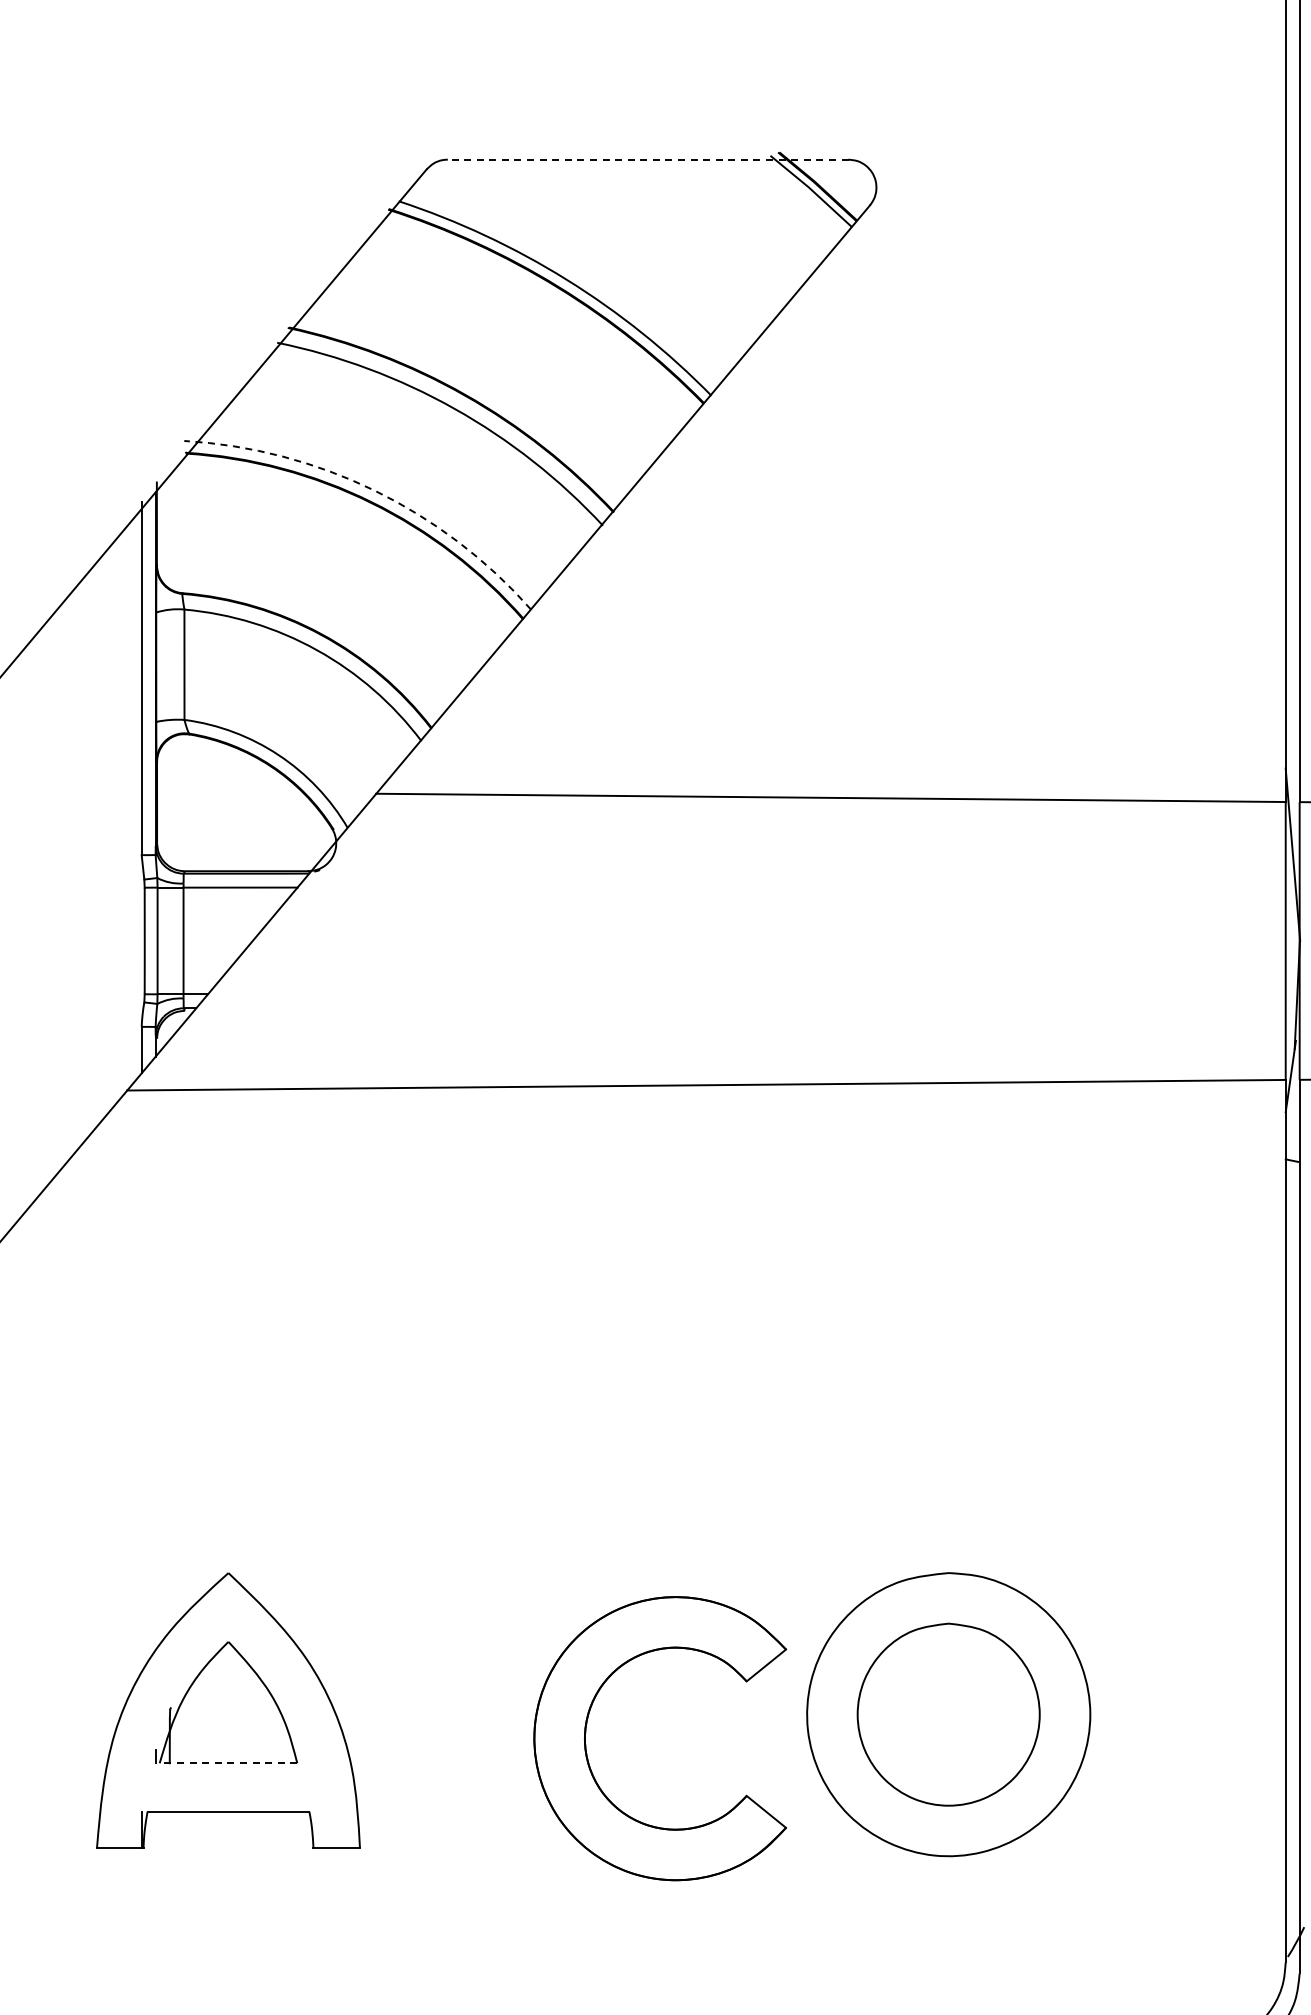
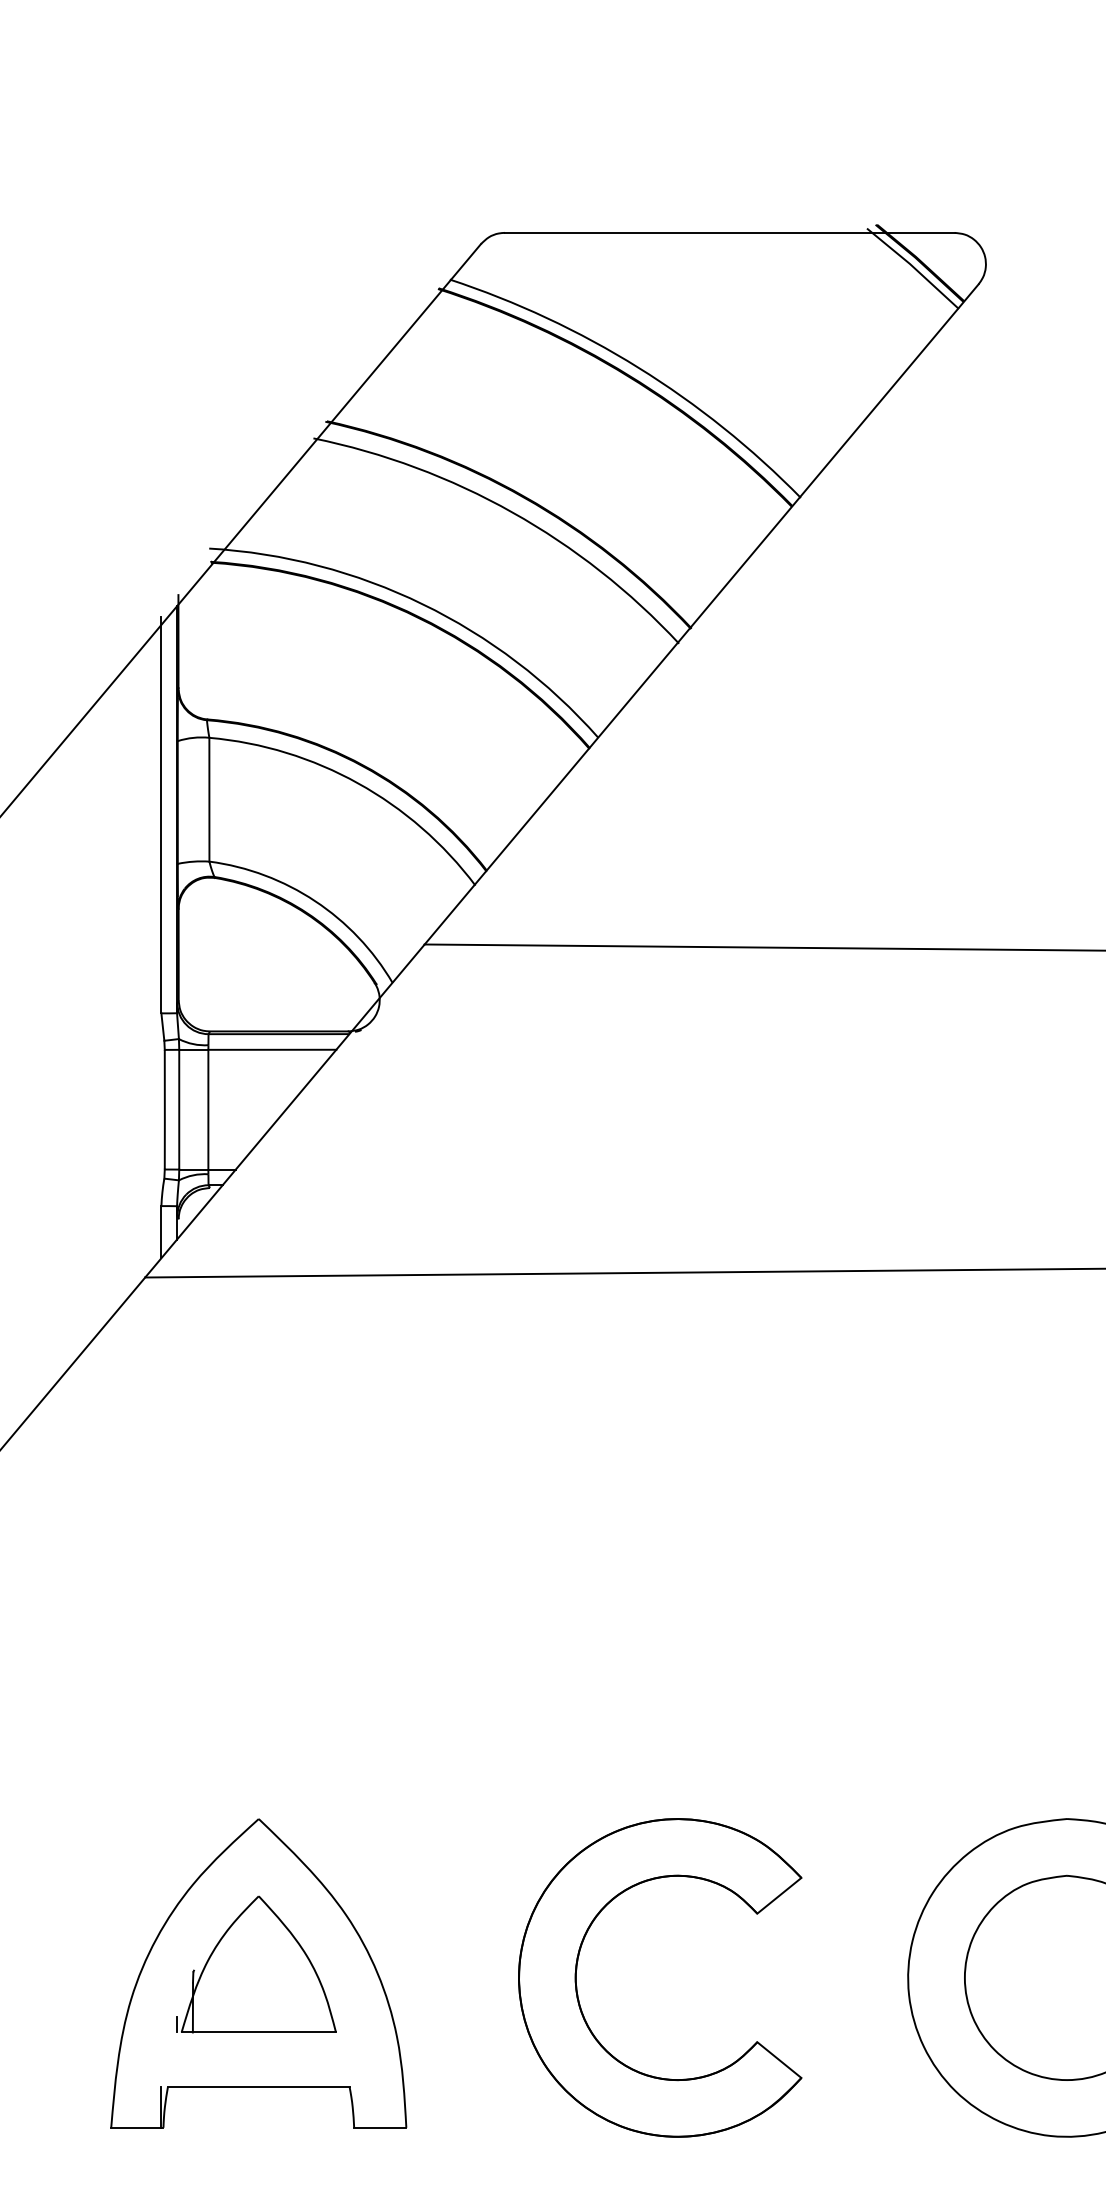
line: (647, 159) -> (729, 232), dashed -> solid
arc: (374, 490) -> (422, 604), dashed -> solid
part: (586, 1732) -> (577, 1971), moved
line: (228, 1763) -> (258, 2032), dashed -> solid

